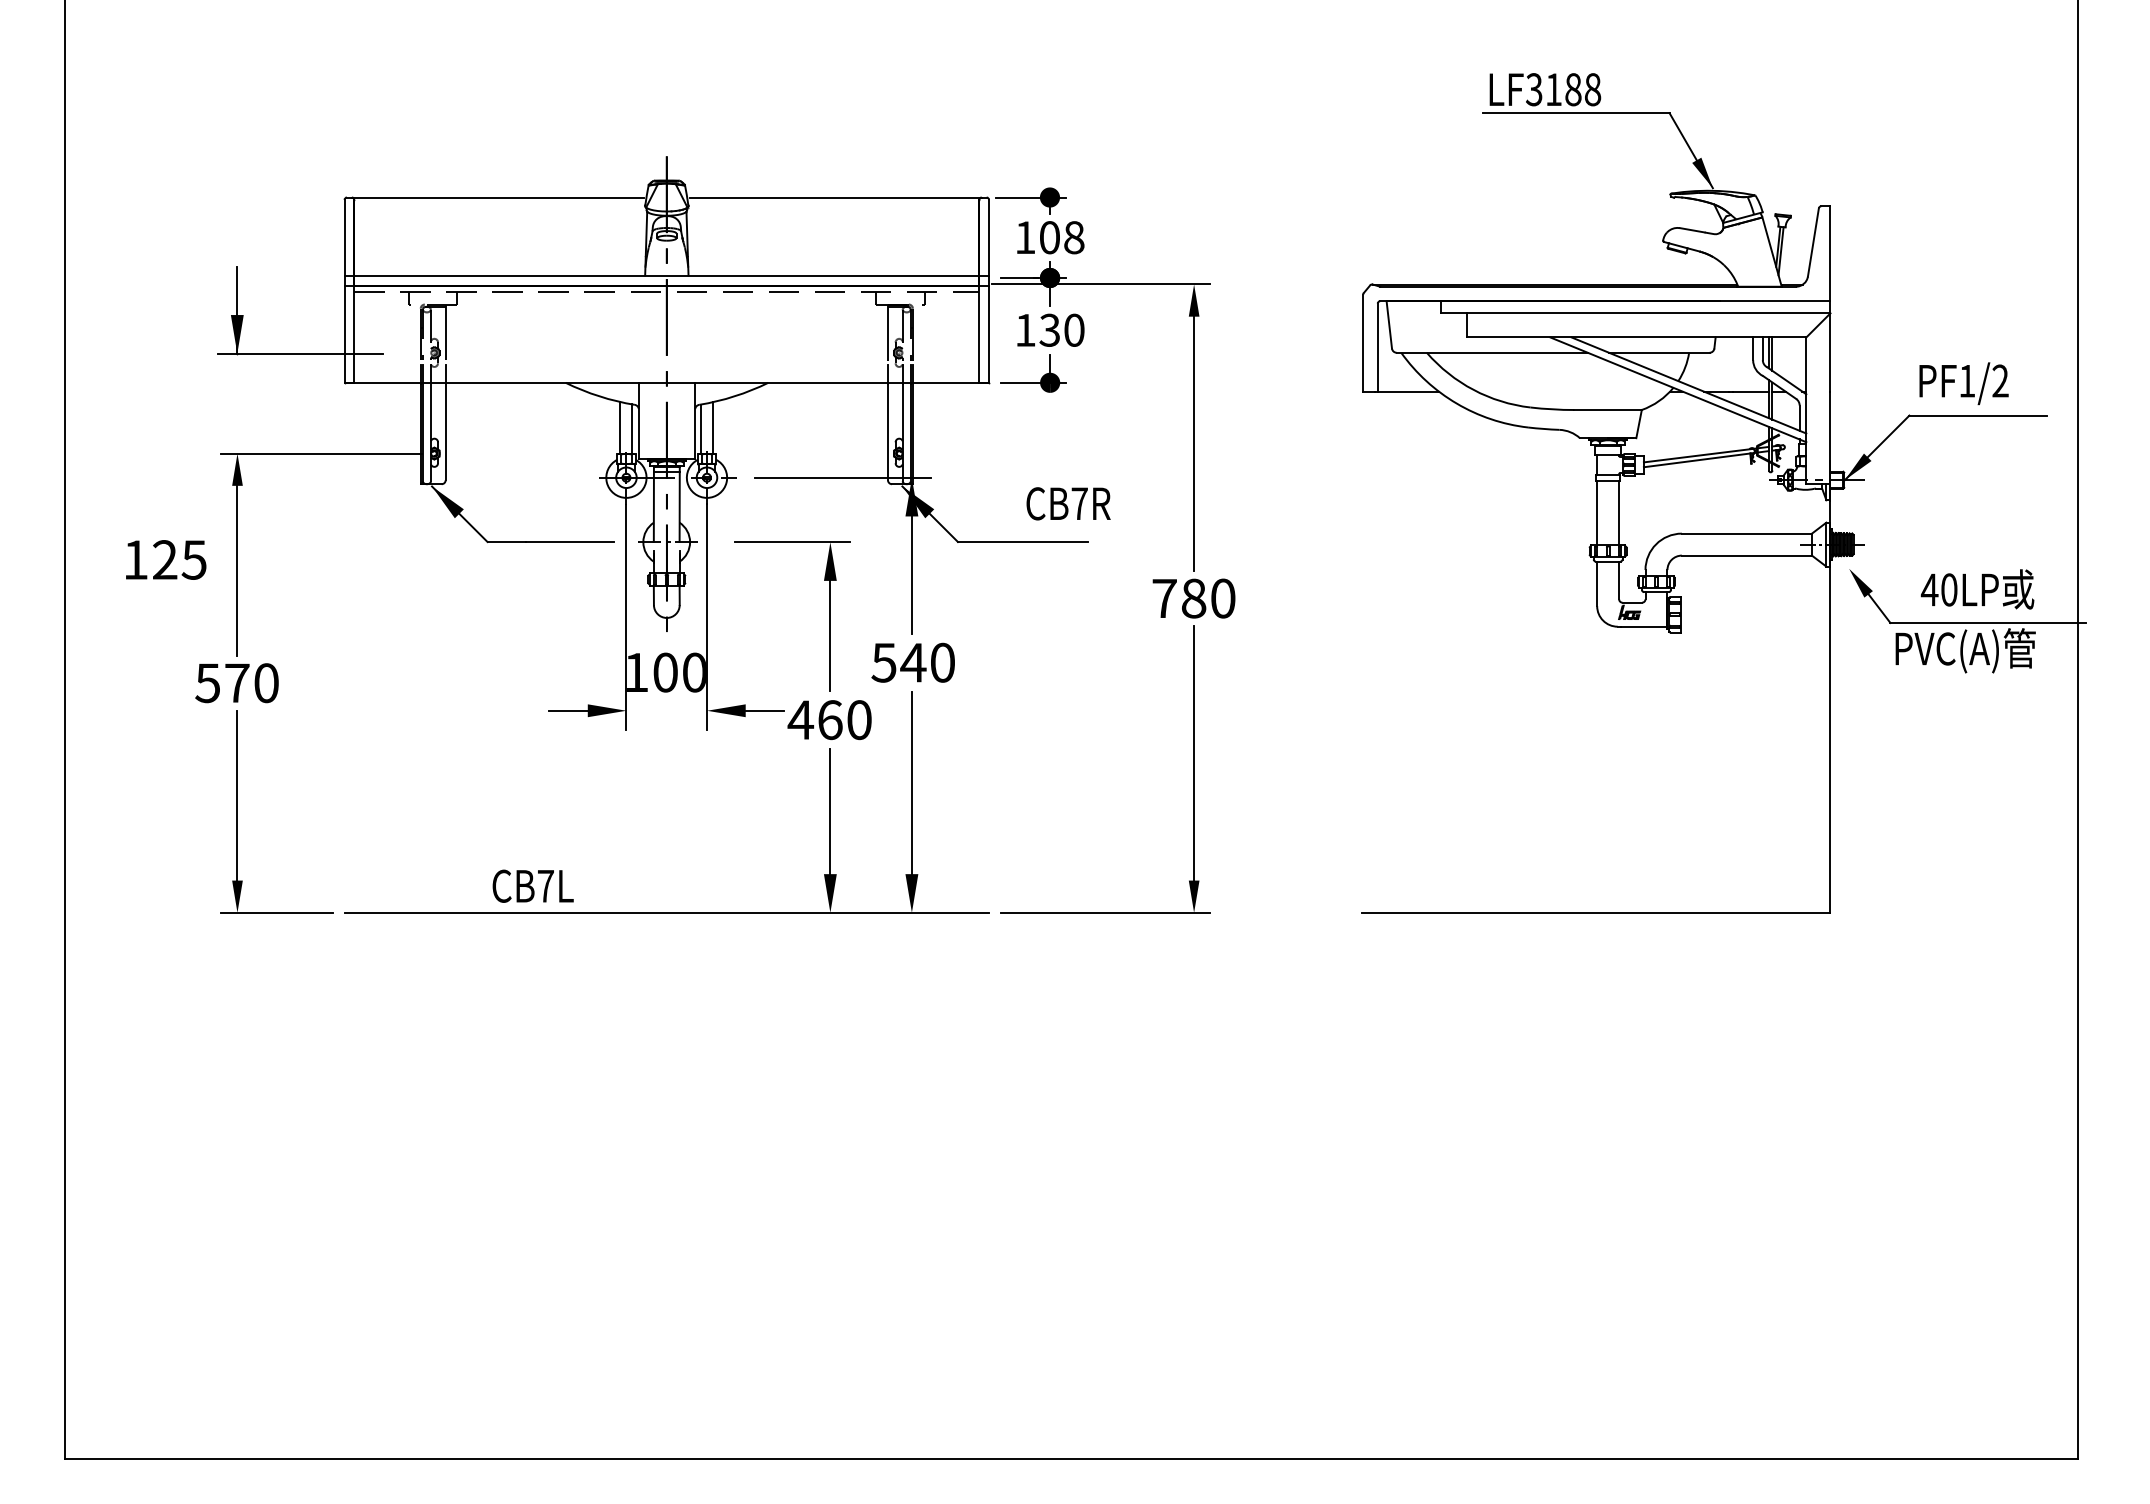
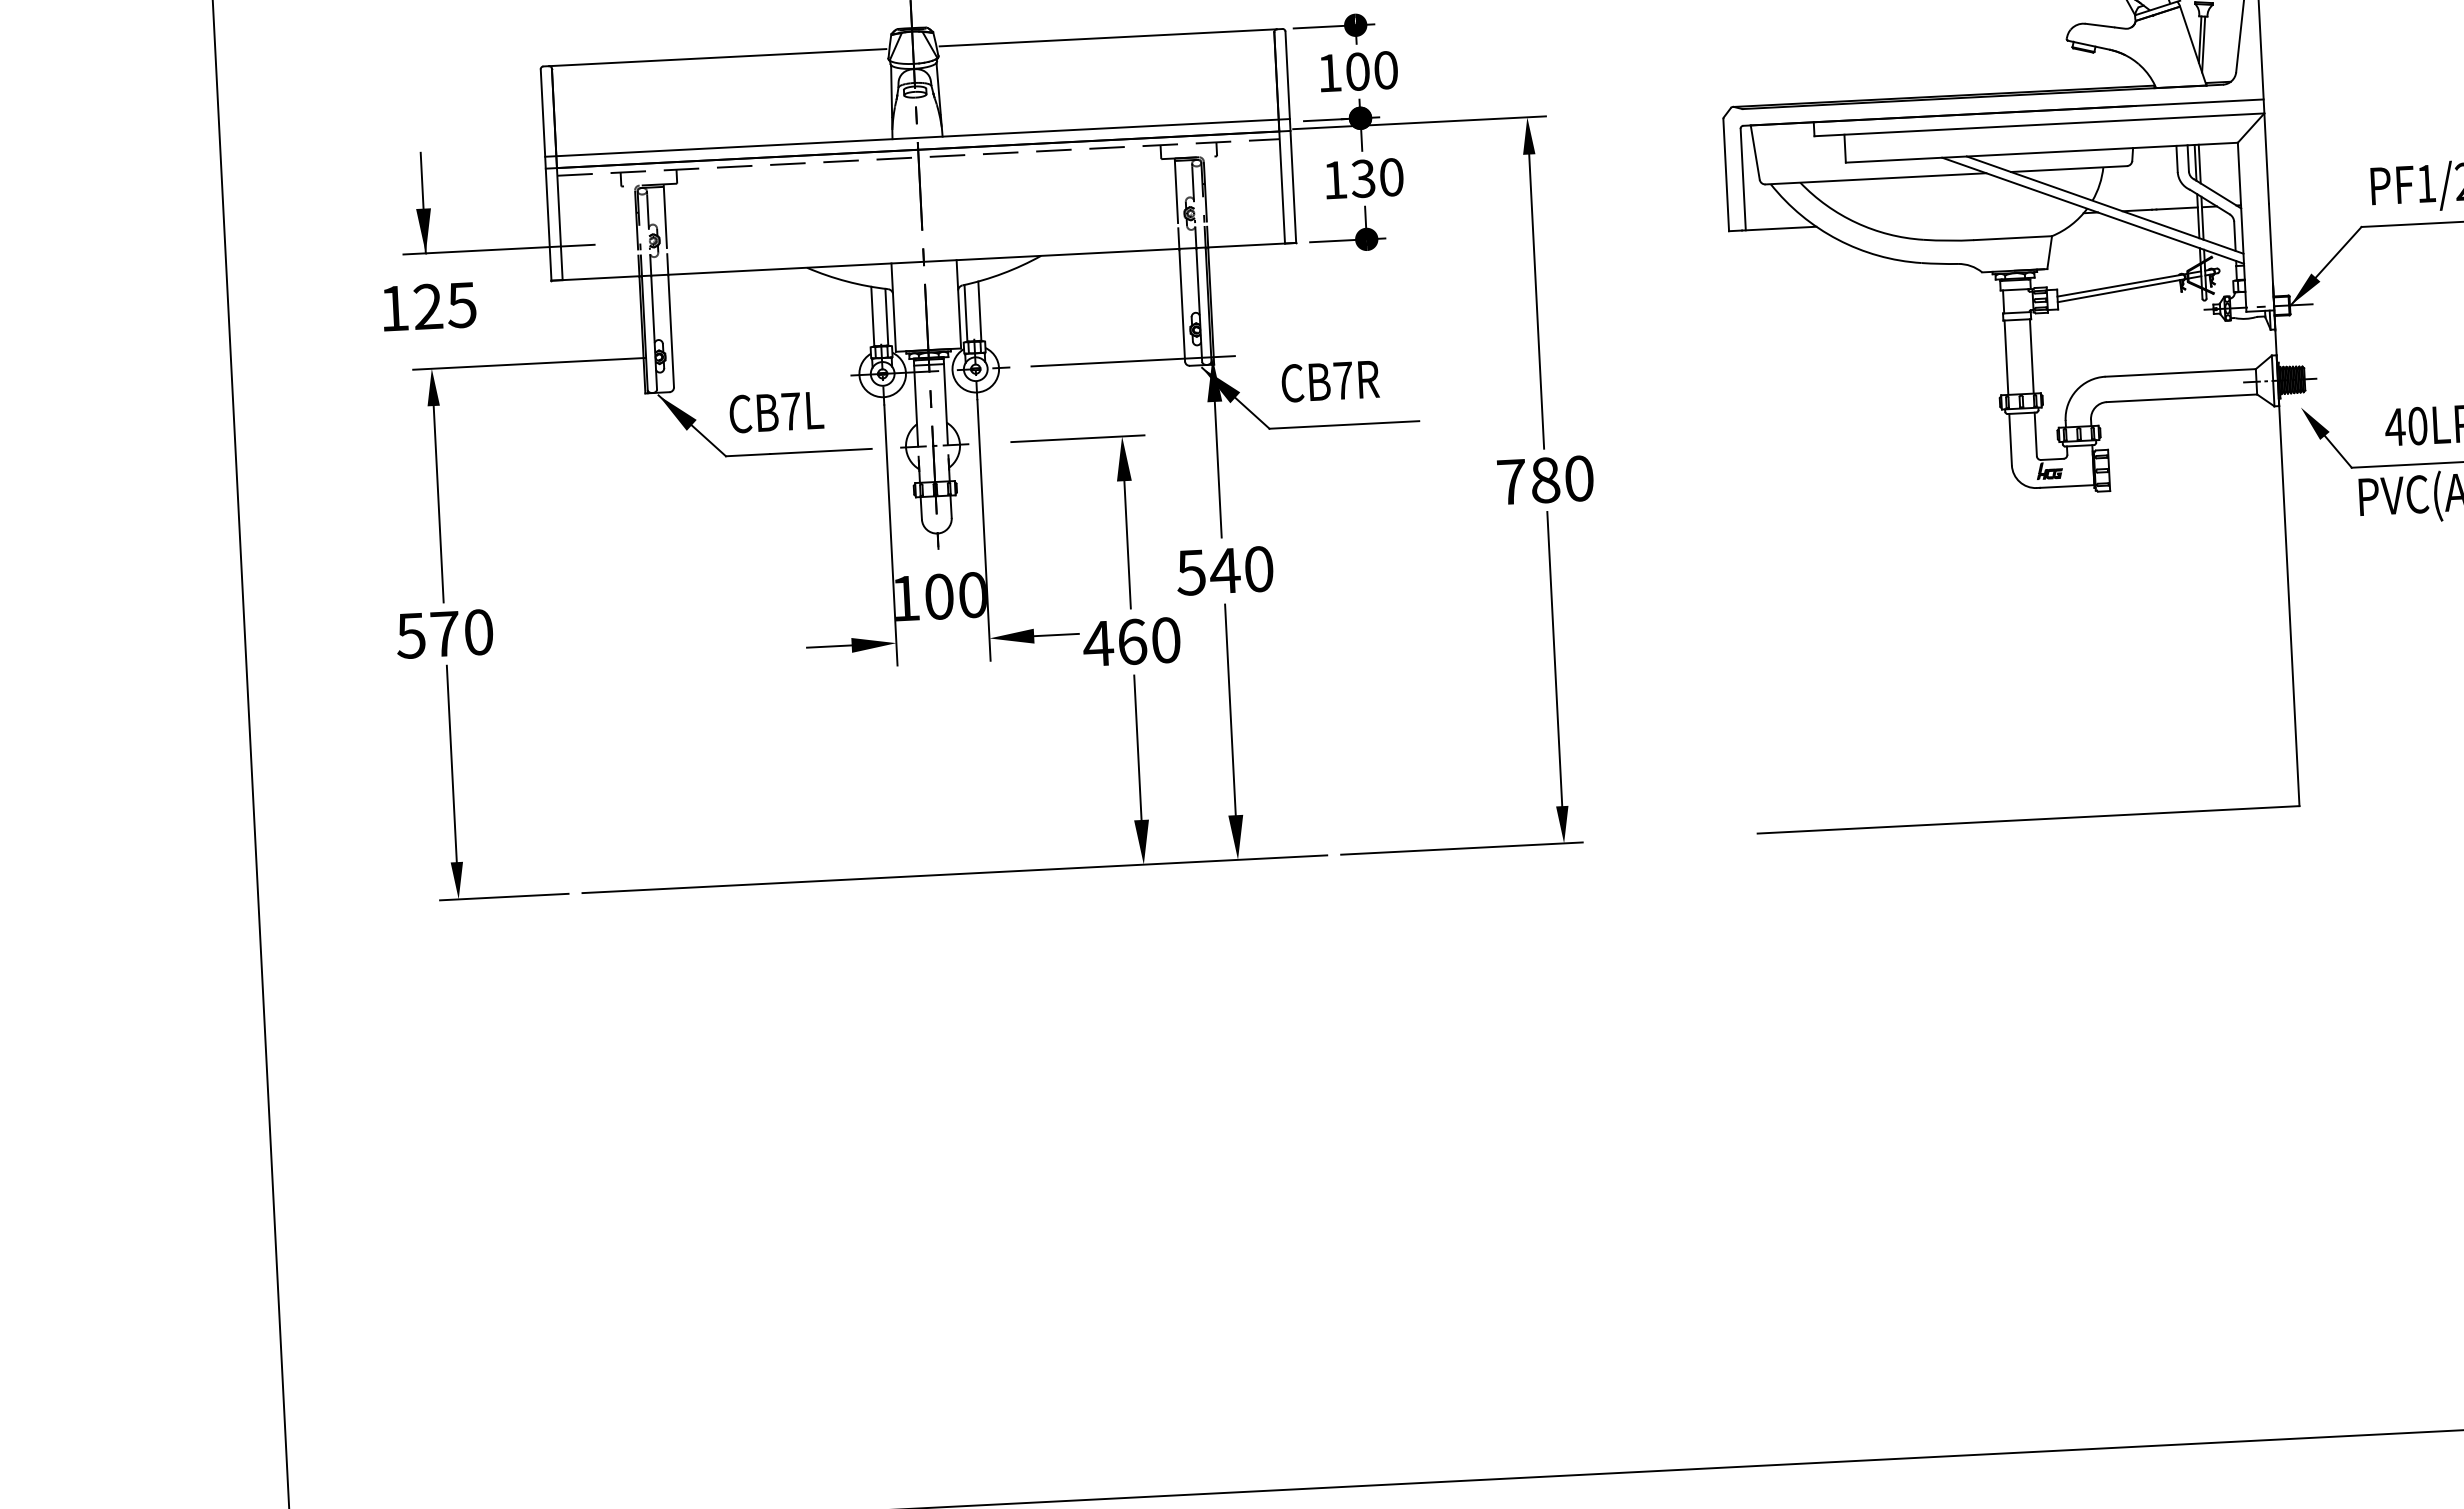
text: (1074, 237) -> (1386, 70), 108 -> 100
text: (1068, 503) -> (1330, 381), moved
text: (166, 559) -> (429, 306), moved
text: (532, 885) -> (775, 411), moved

